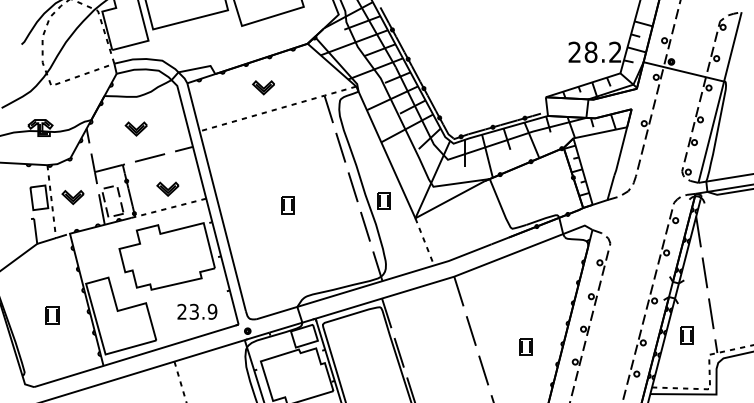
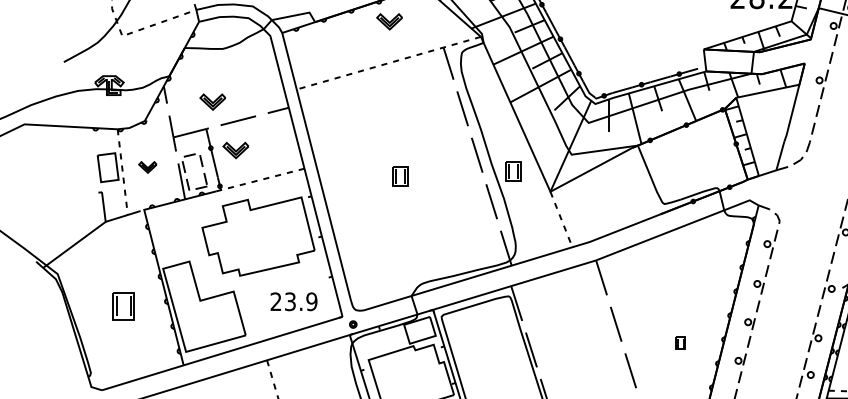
part: (263, 87) -> (389, 21), moved
part: (135, 128) -> (211, 101), moved
part: (167, 188) -> (235, 149), moved
part: (72, 197) -> (147, 167), size x0.7
part: (52, 315) -> (123, 306), size x1.4
part: (525, 346) -> (679, 342), size x0.6

